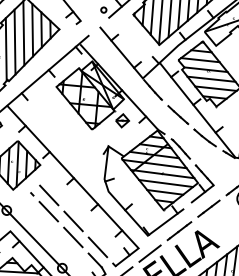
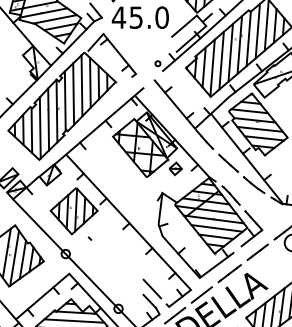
line: (48, 195) -> (105, 239), removed
line: (48, 210) -> (105, 254), removed
line: (72, 221) -> (128, 264), removed
line: (72, 237) -> (128, 279), removed

